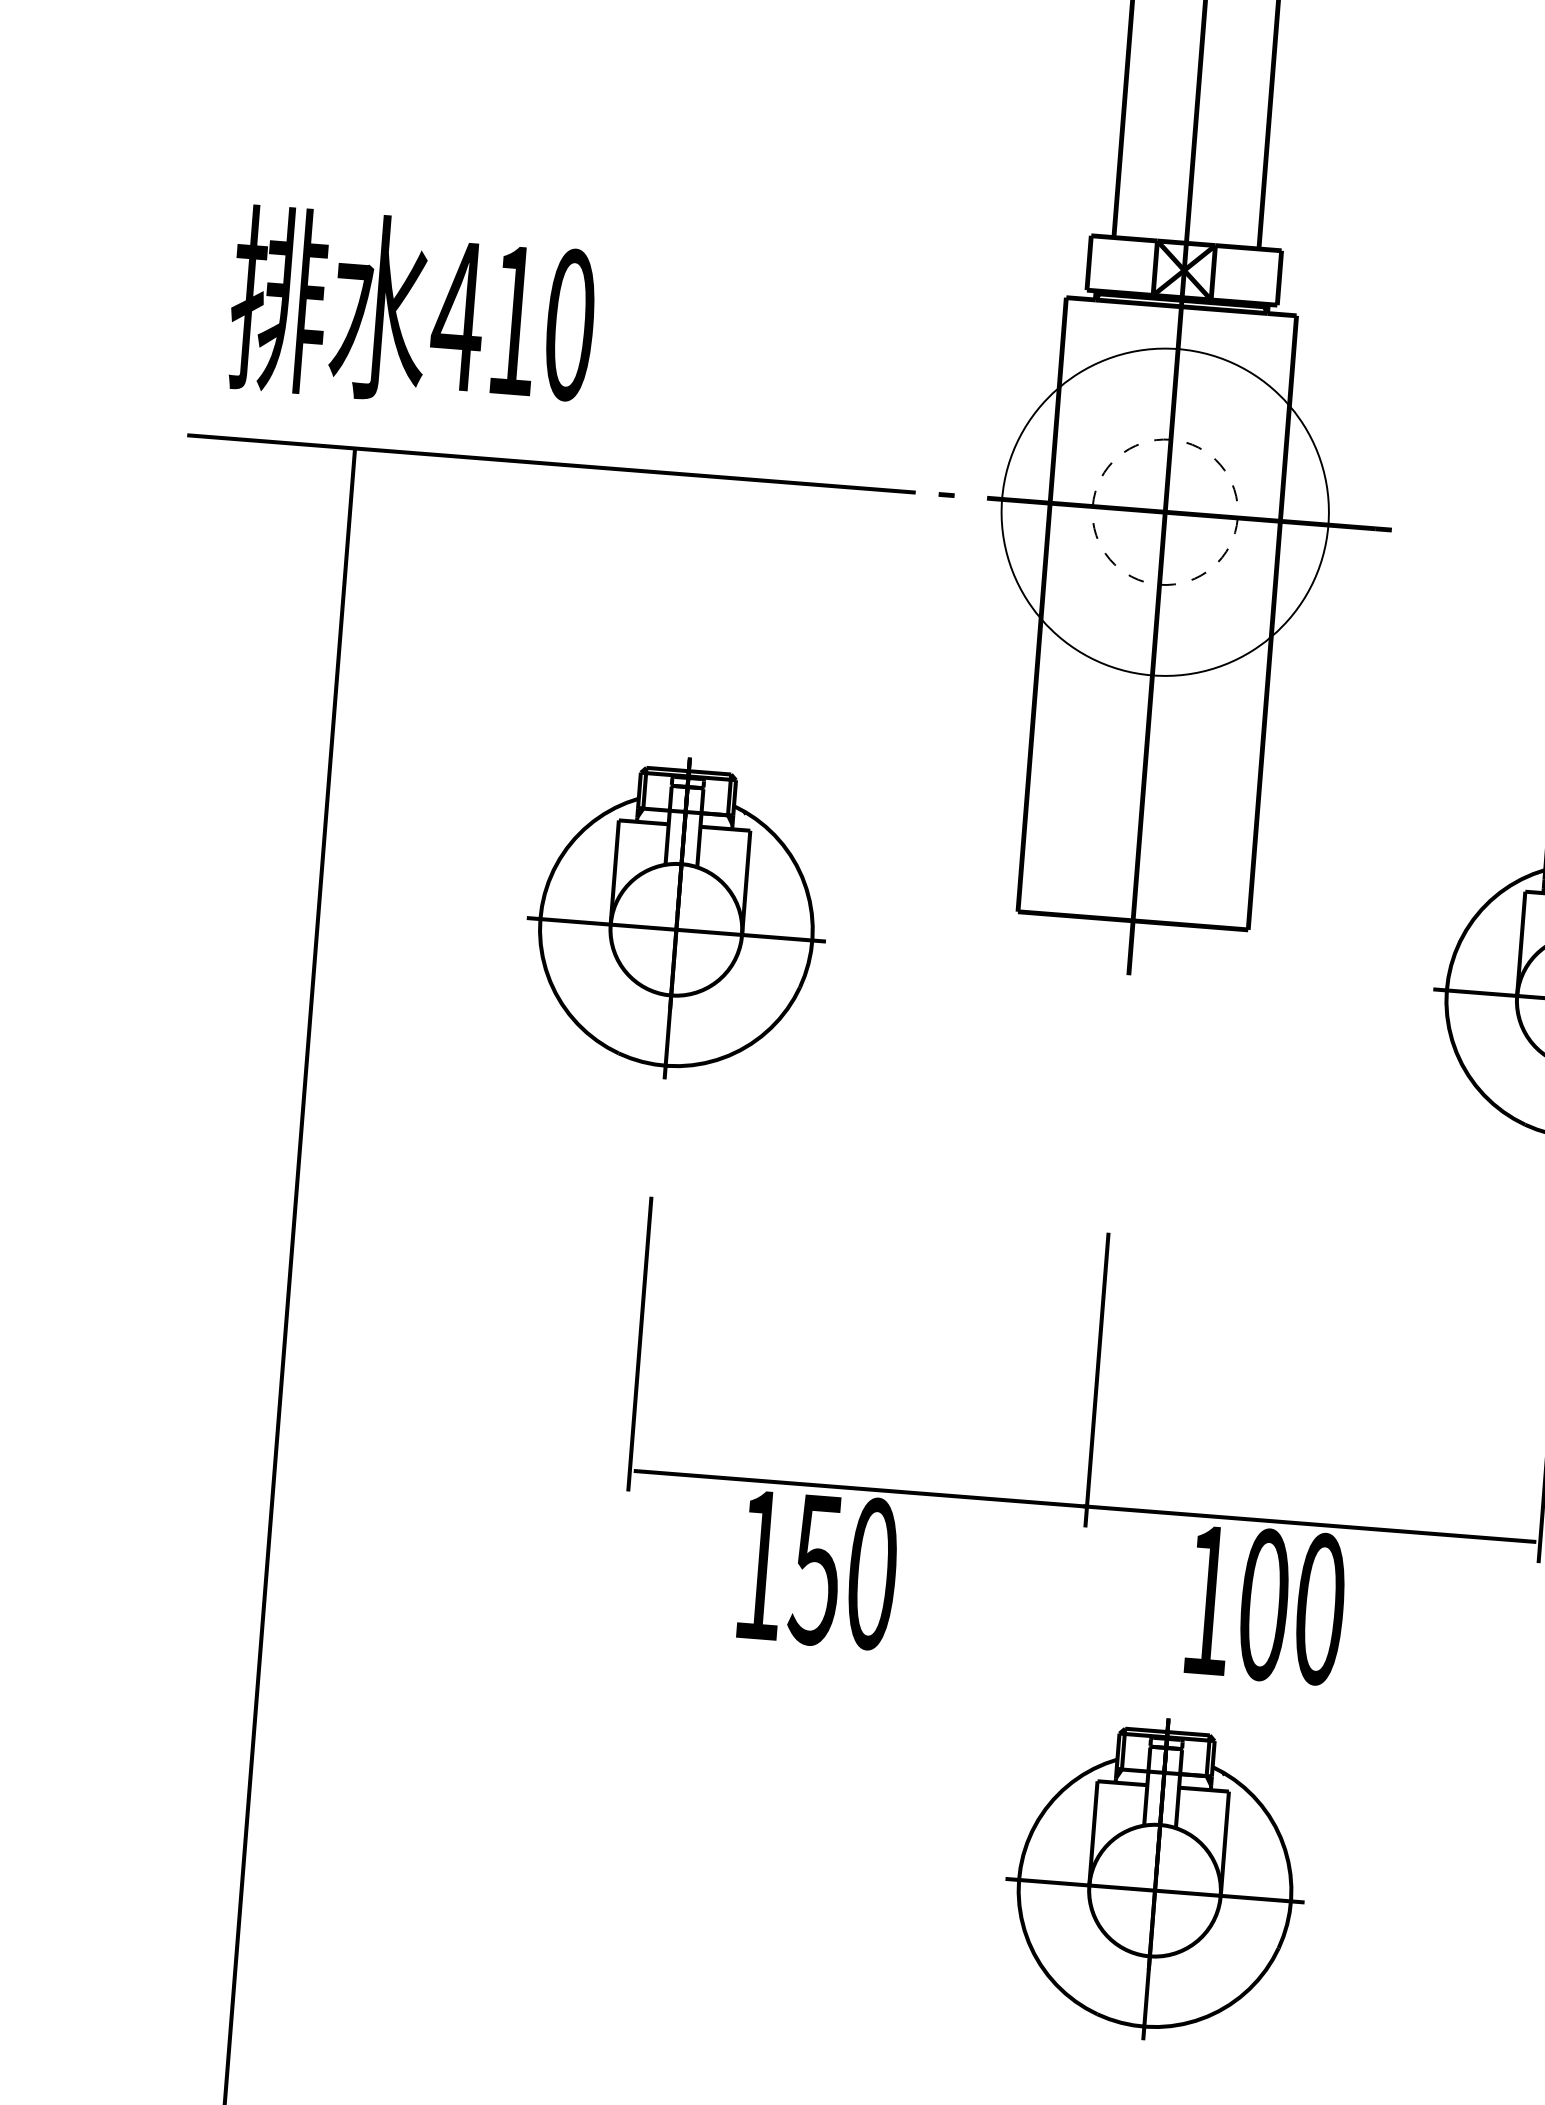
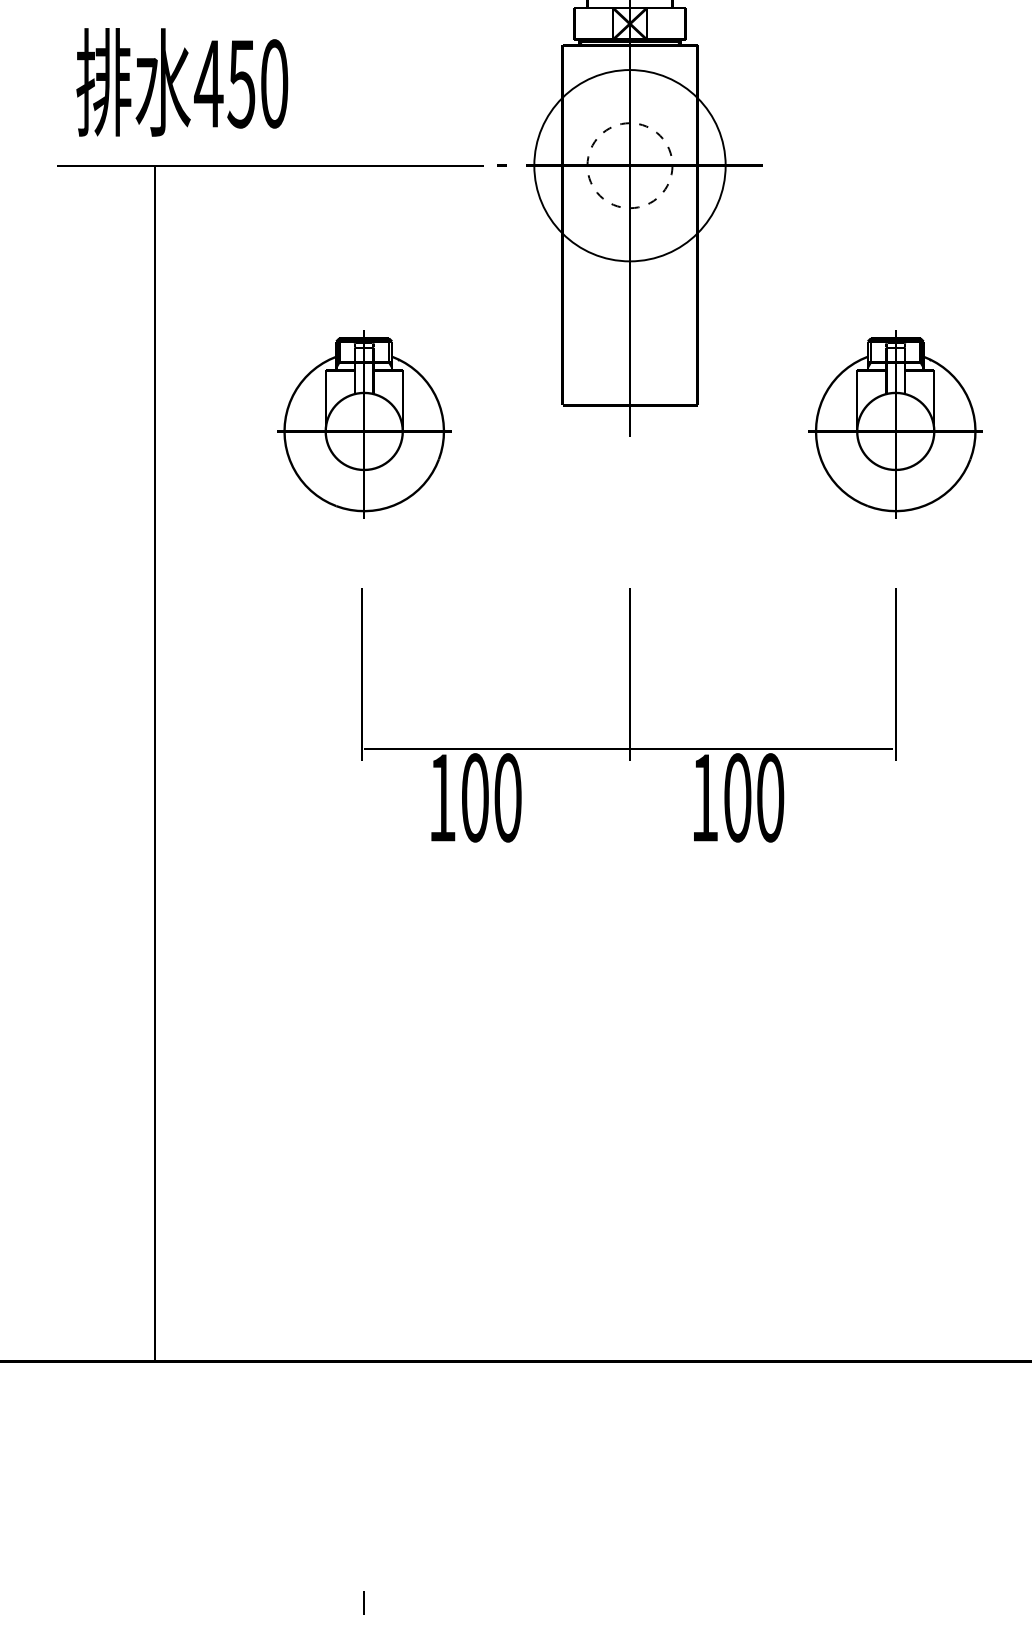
text: (513, 321) -> (241, 84), 410 -> 450
text: (815, 1568) -> (474, 797), 150 -> 100
part: (1156, 1878) -> (687, 962), removed

